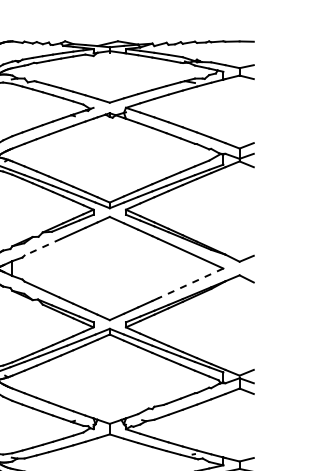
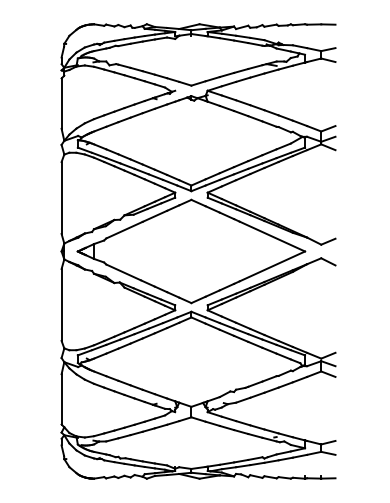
line: (42, 247) -> (124, 230), dashed -> solid
line: (190, 283) -> (272, 266), dashed -> solid

